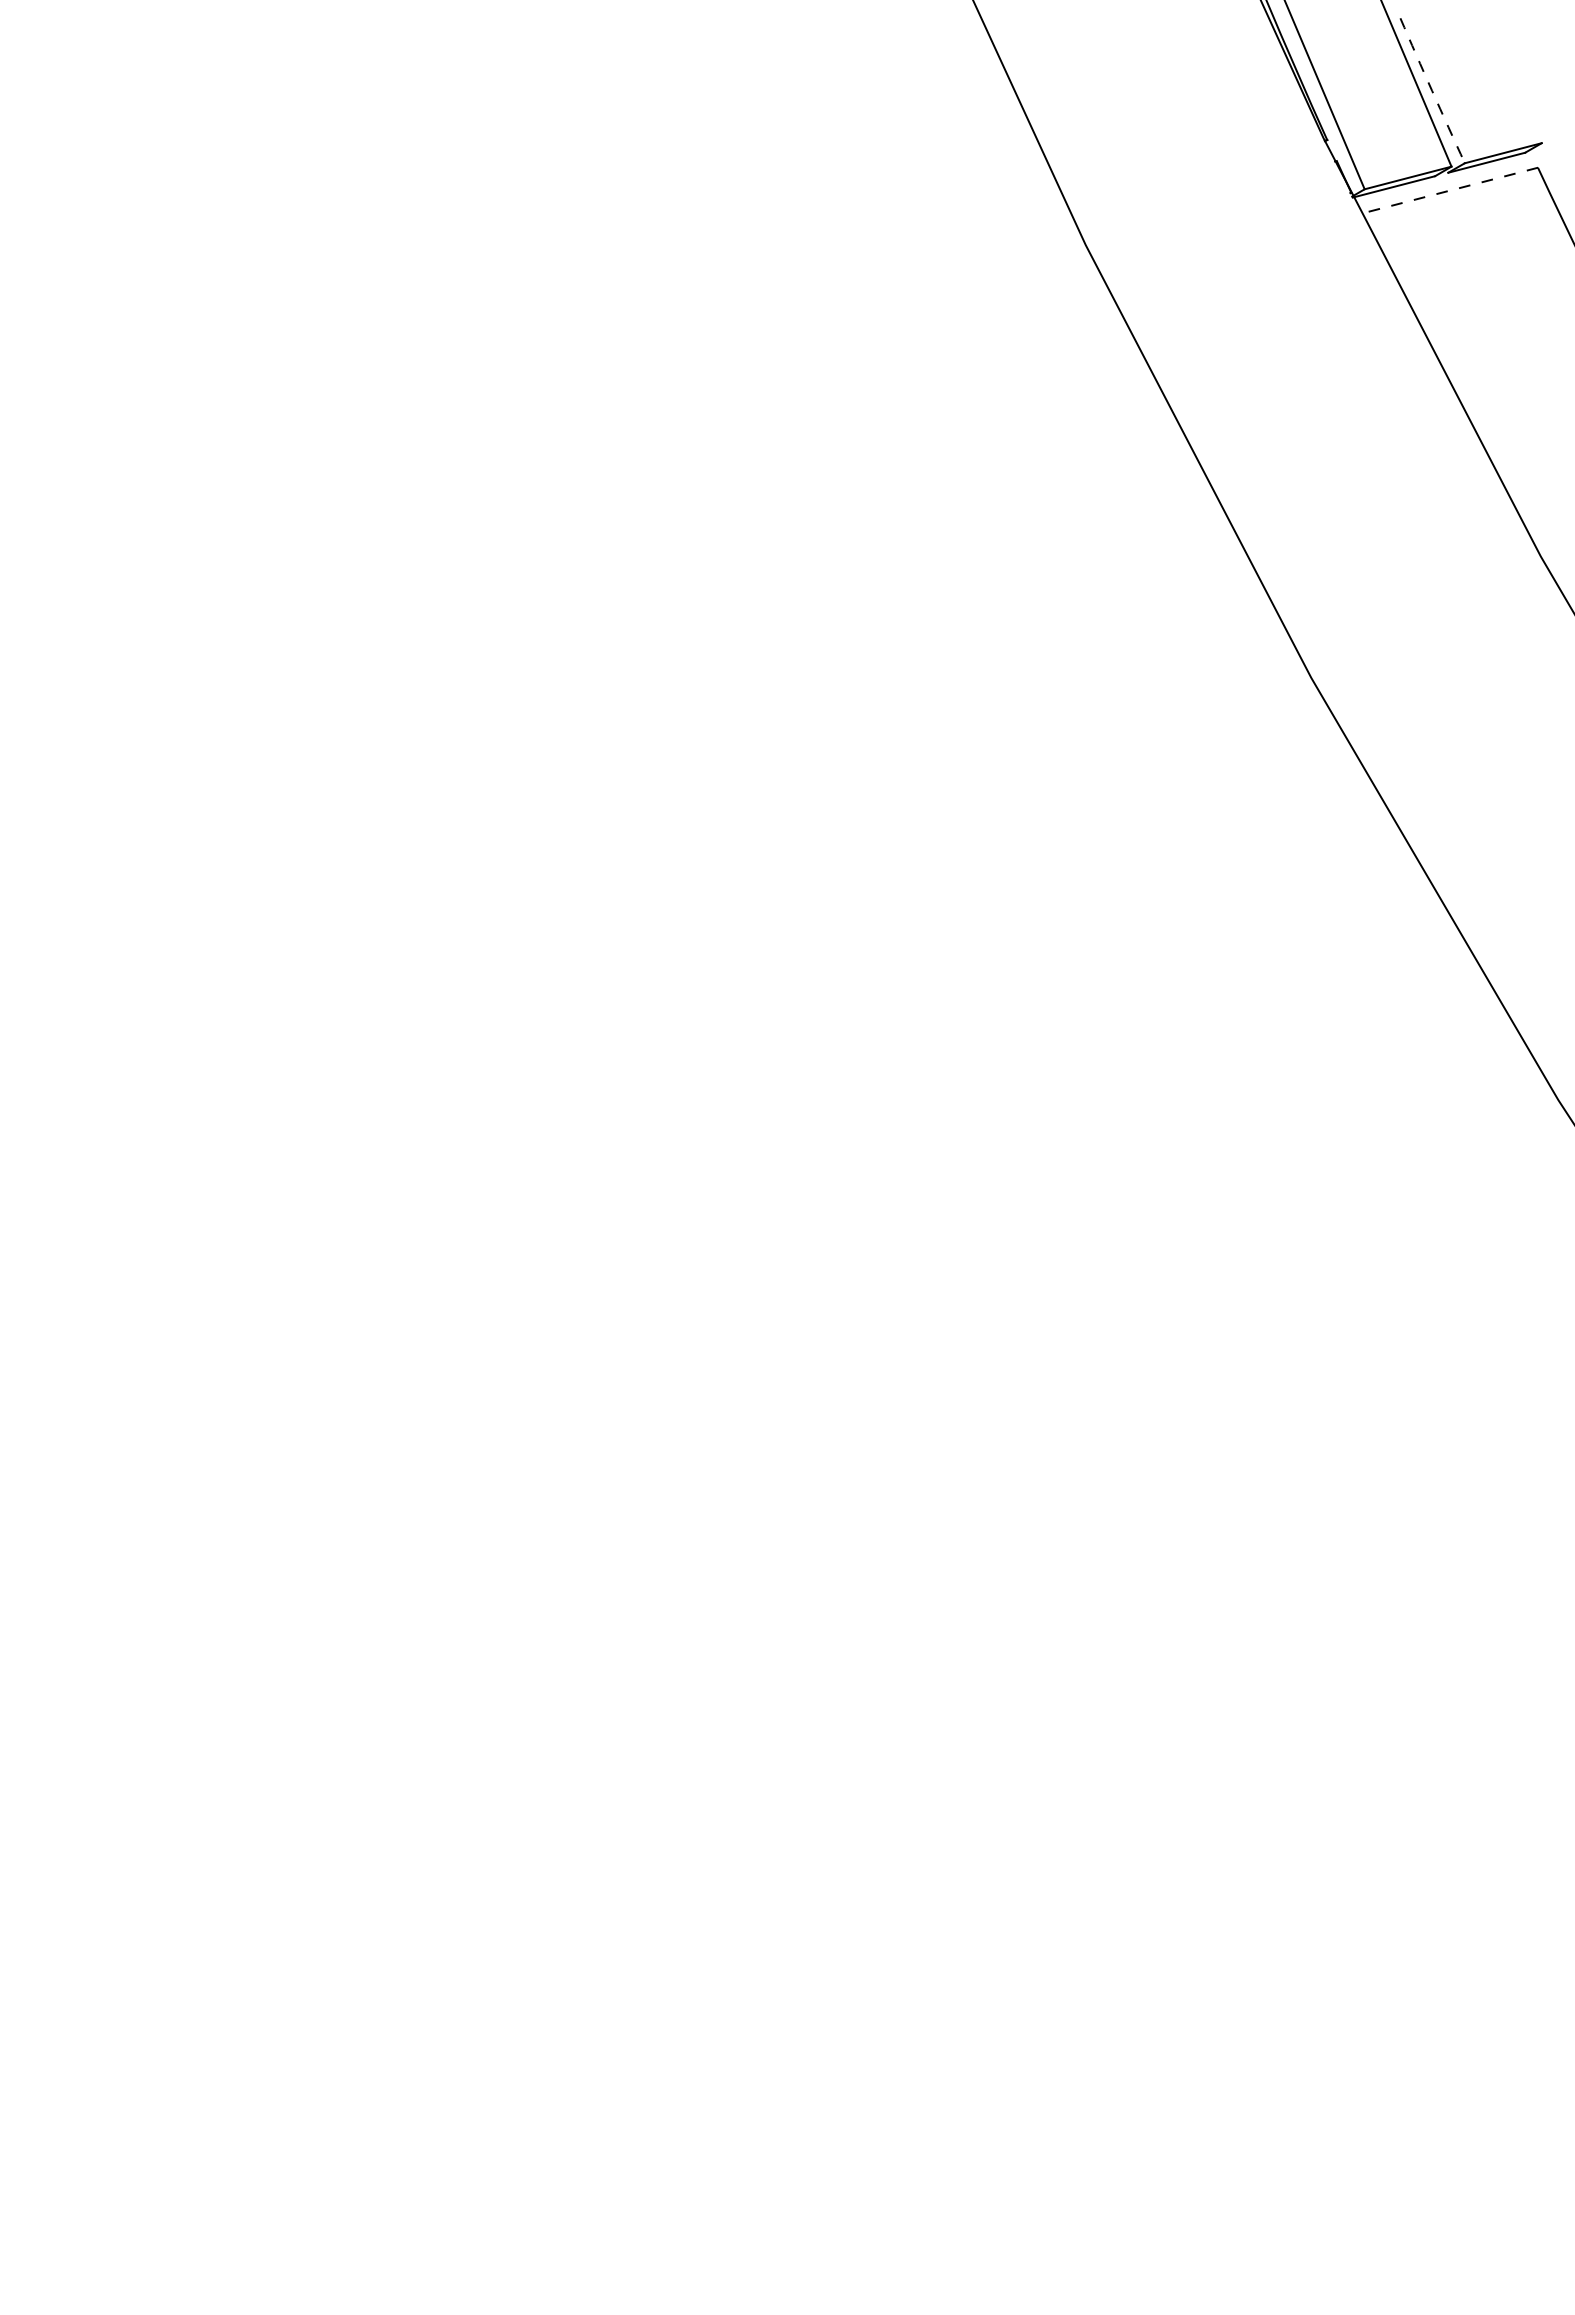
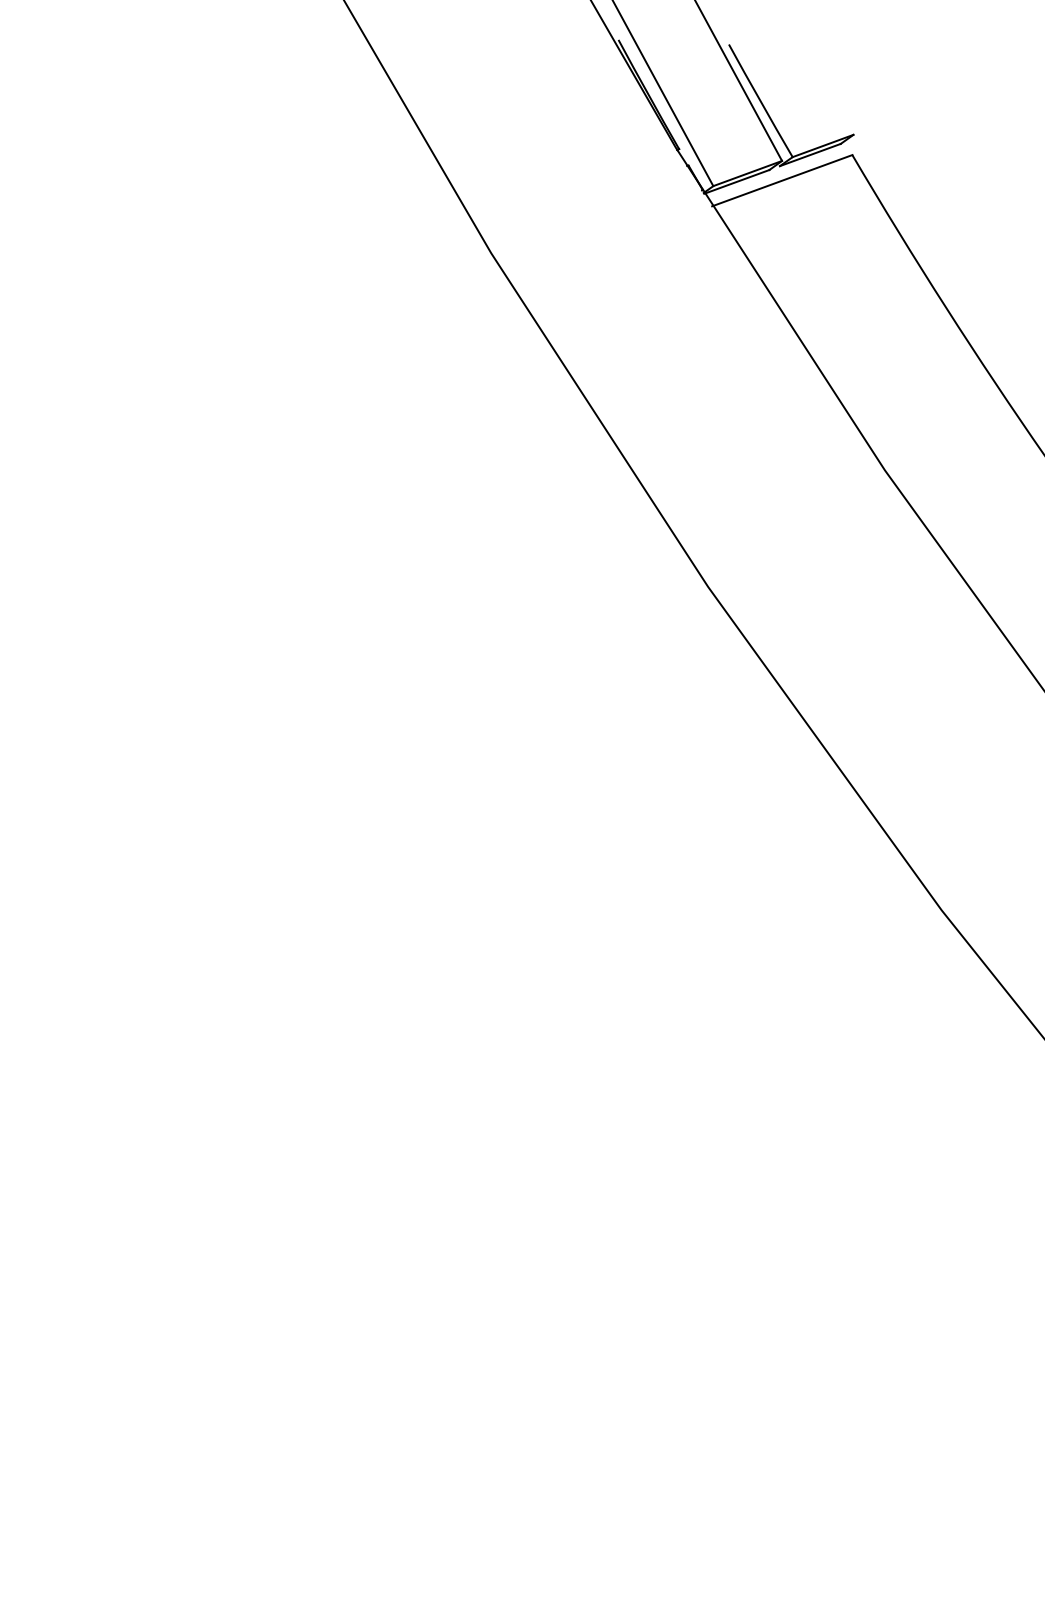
arc: (1432, 90) -> (760, 100), dashed -> solid
line: (1449, 190) -> (782, 180), dashed -> solid

